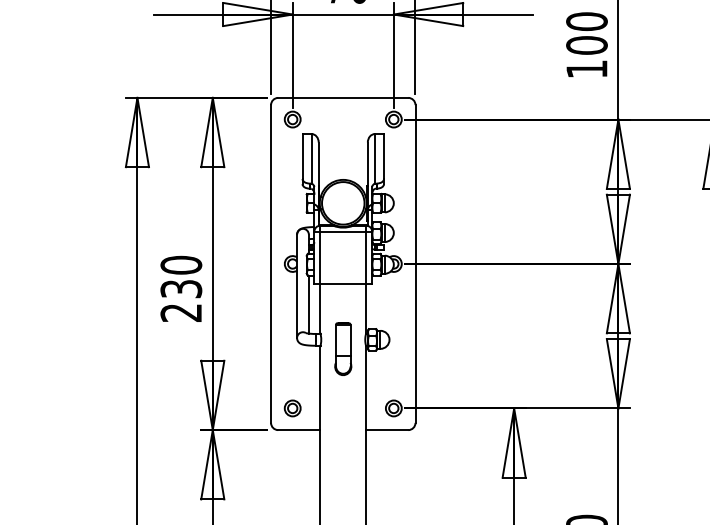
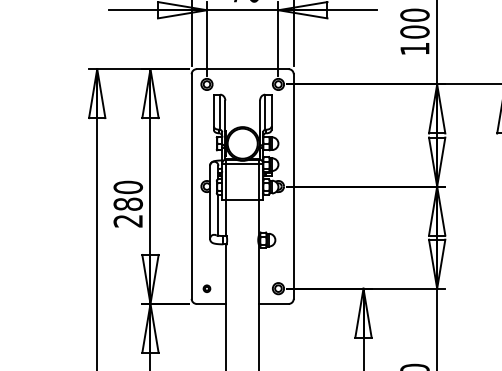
text: (180, 287) -> (127, 203), 230 -> 280
part: (342, 348) -> (242, 246), removed
part: (292, 408) -> (206, 288), size x0.6

